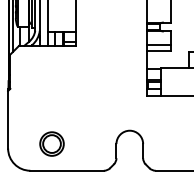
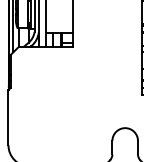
part: (51, 143) -> (50, 140), removed

